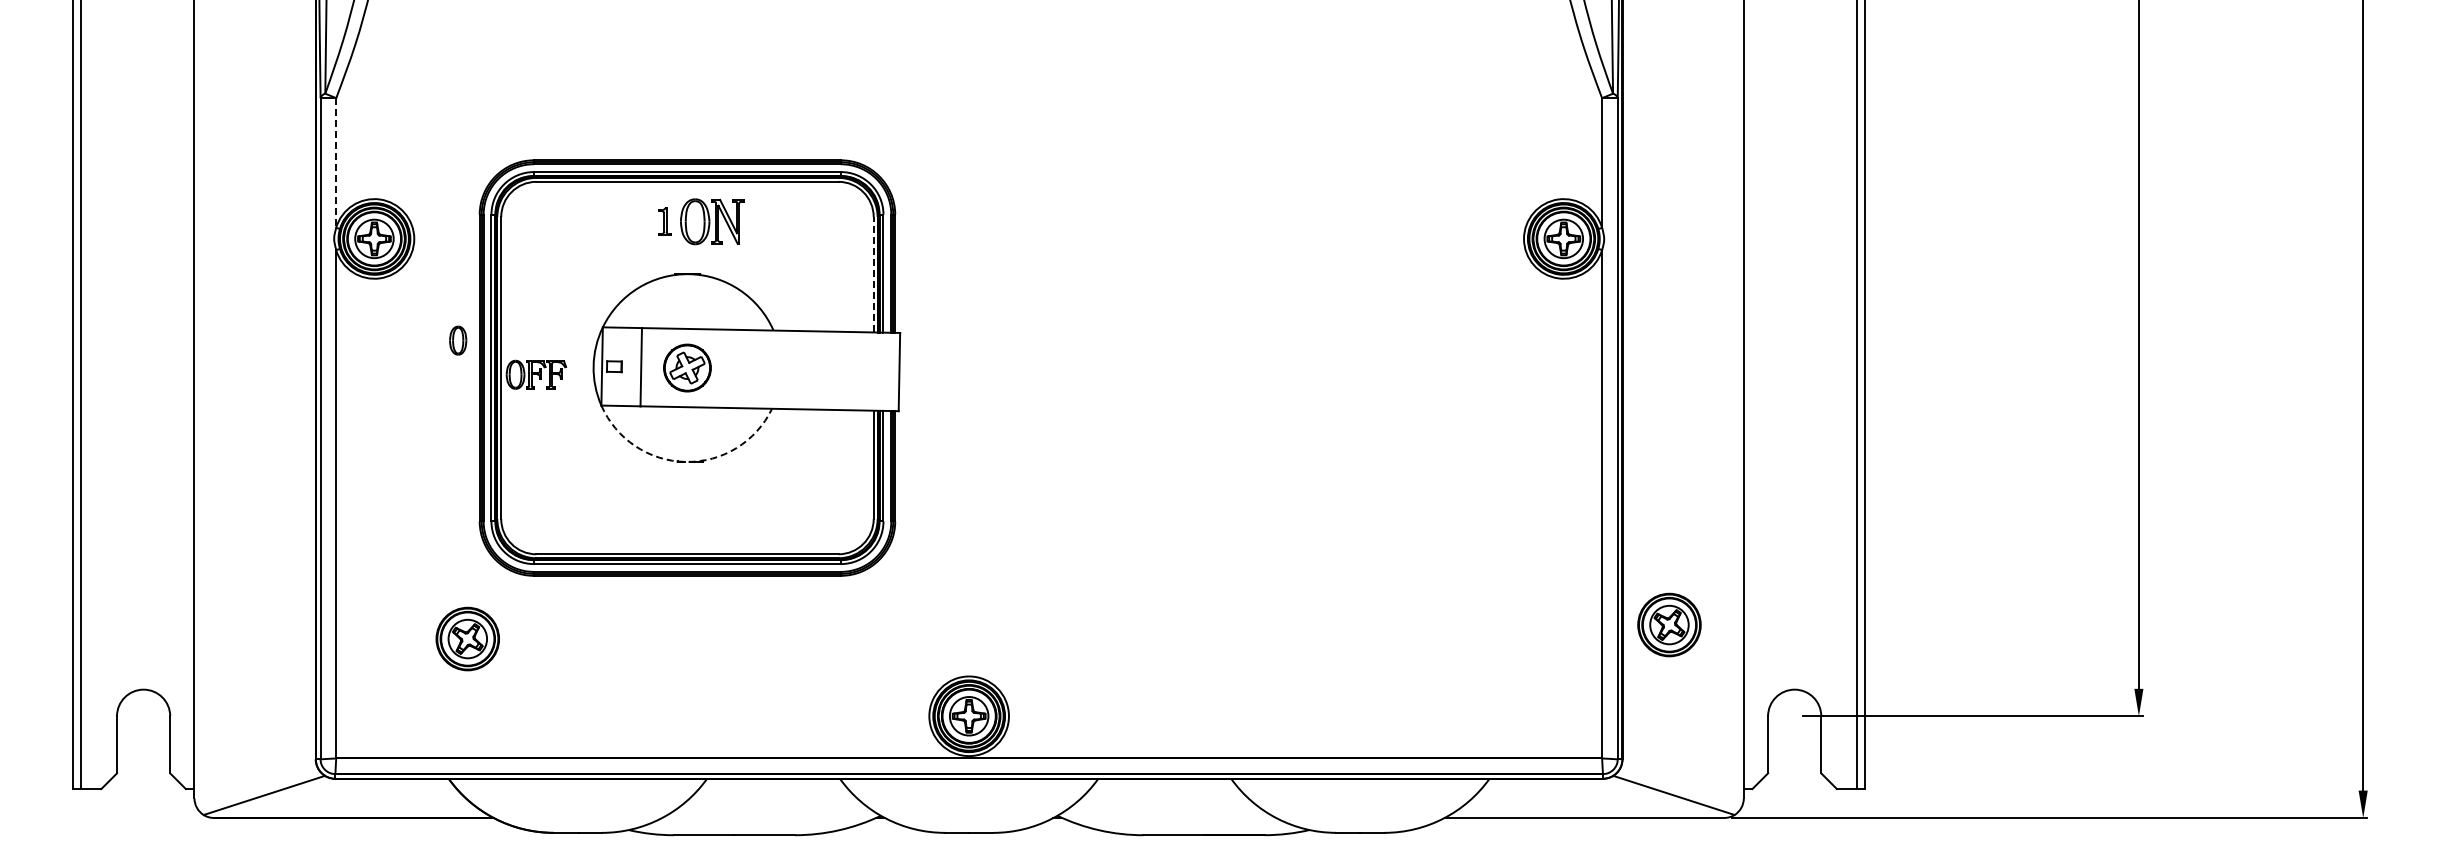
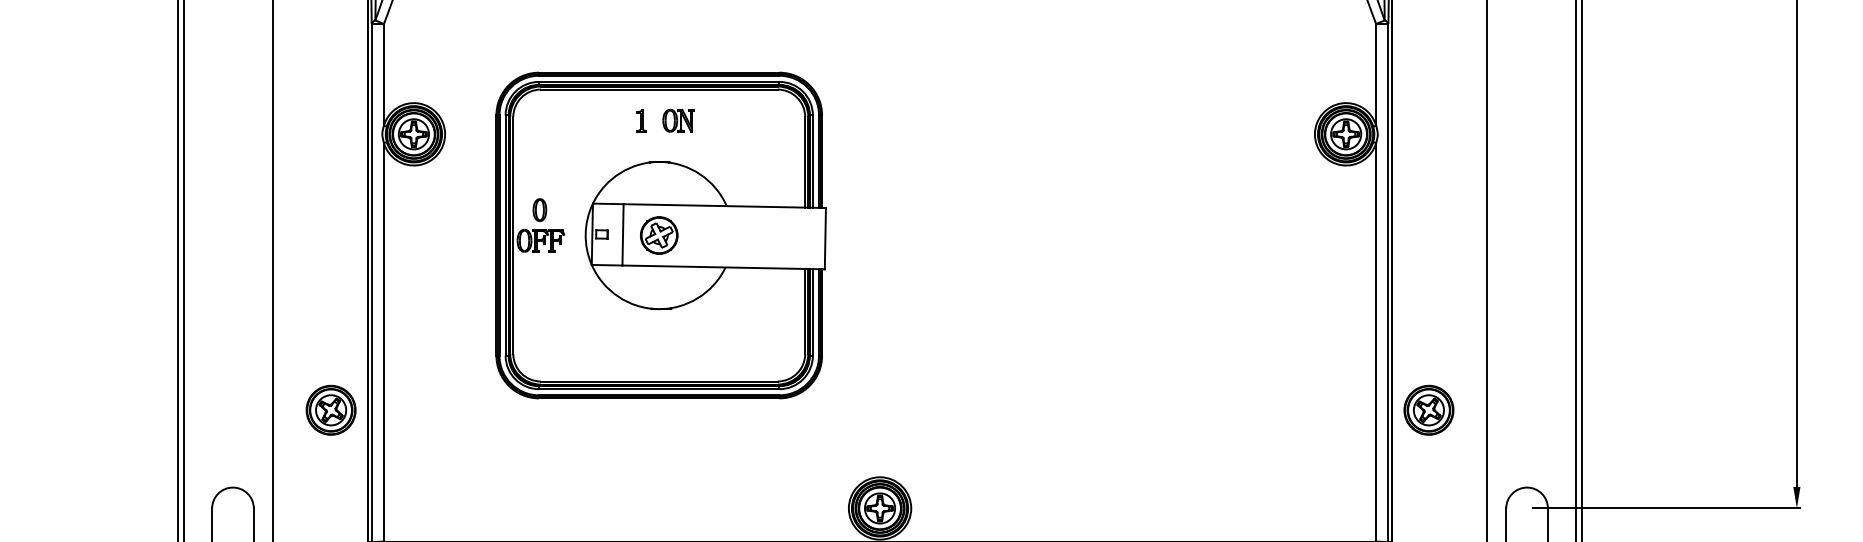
line: (336, 163) -> (384, 75), dashed -> solid
part: (711, 221) -> (678, 120), size x0.62
line: (873, 274) -> (805, 162), dashed -> solid
part: (458, 340) -> (540, 210), moved
arc: (685, 461) -> (657, 308), dashed -> solid
part: (1669, 624) -> (1428, 409), moved
part: (467, 638) -> (330, 409), moved

